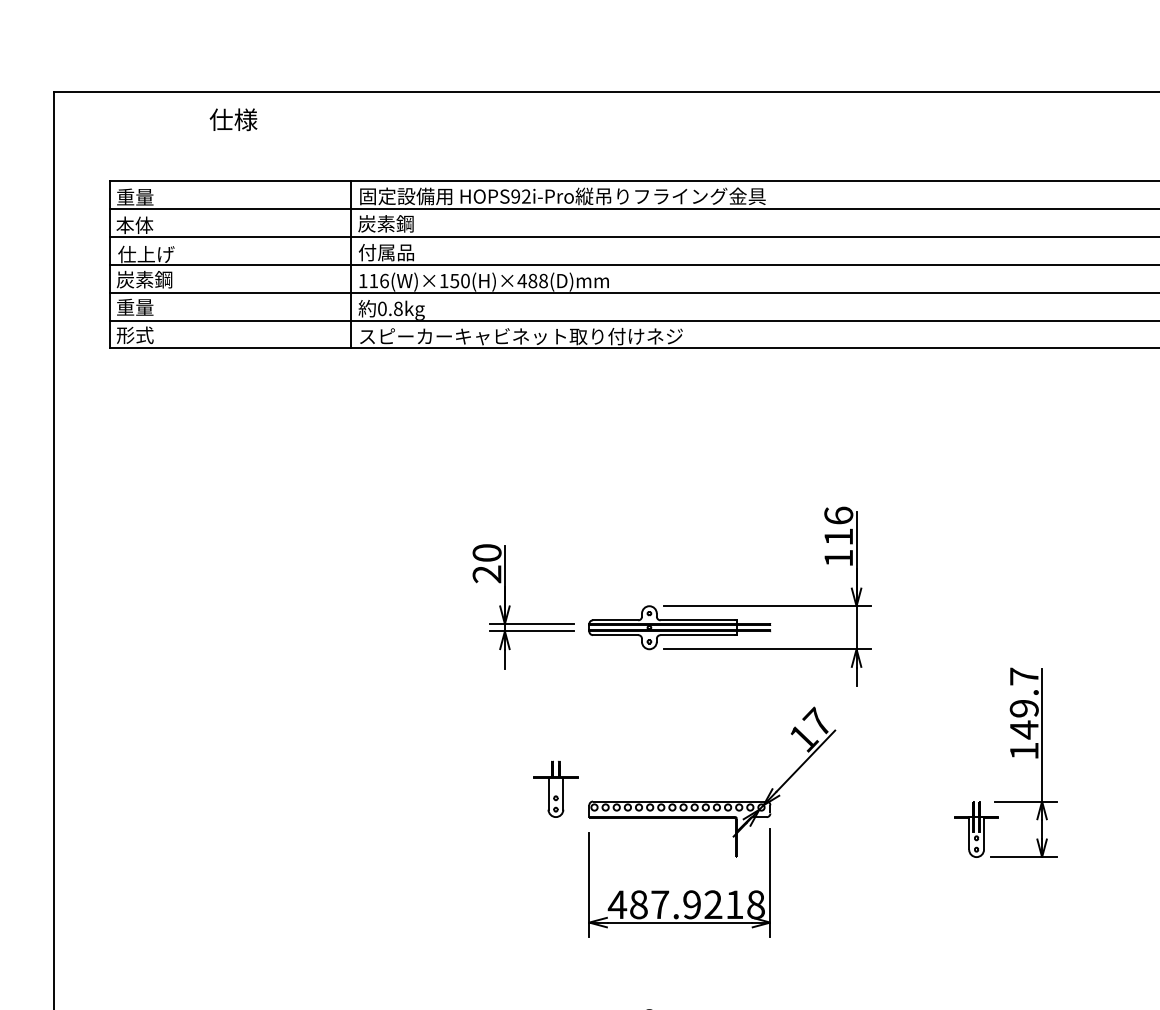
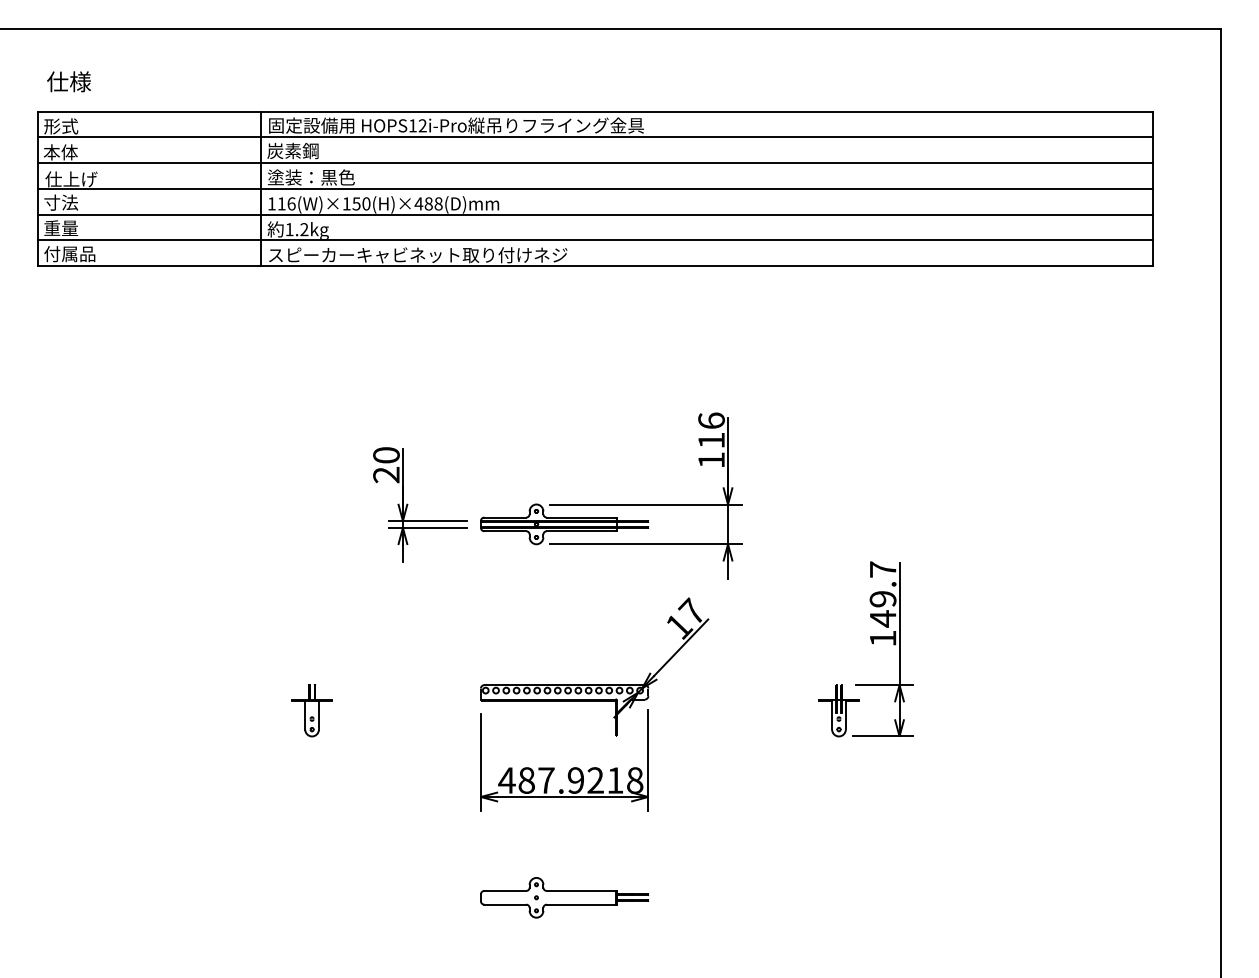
text: (232, 119) -> (68, 81), moved
text: (515, 196) -> (412, 125), HOPS92i-Pro -> HOPS12i-Pro
text: (135, 197) -> (61, 126), 重量 -> 形式
text: (404, 252) -> (310, 177), 付属品 -> 塗装：黒色
text: (144, 279) -> (69, 202), 炭素鋼 -> 寸法
text: (389, 308) -> (296, 229), 0.8kg -> 1.2kg
text: (144, 335) -> (69, 254), 形式 -> 付属品
part: (555, 789) -> (311, 710), moved

